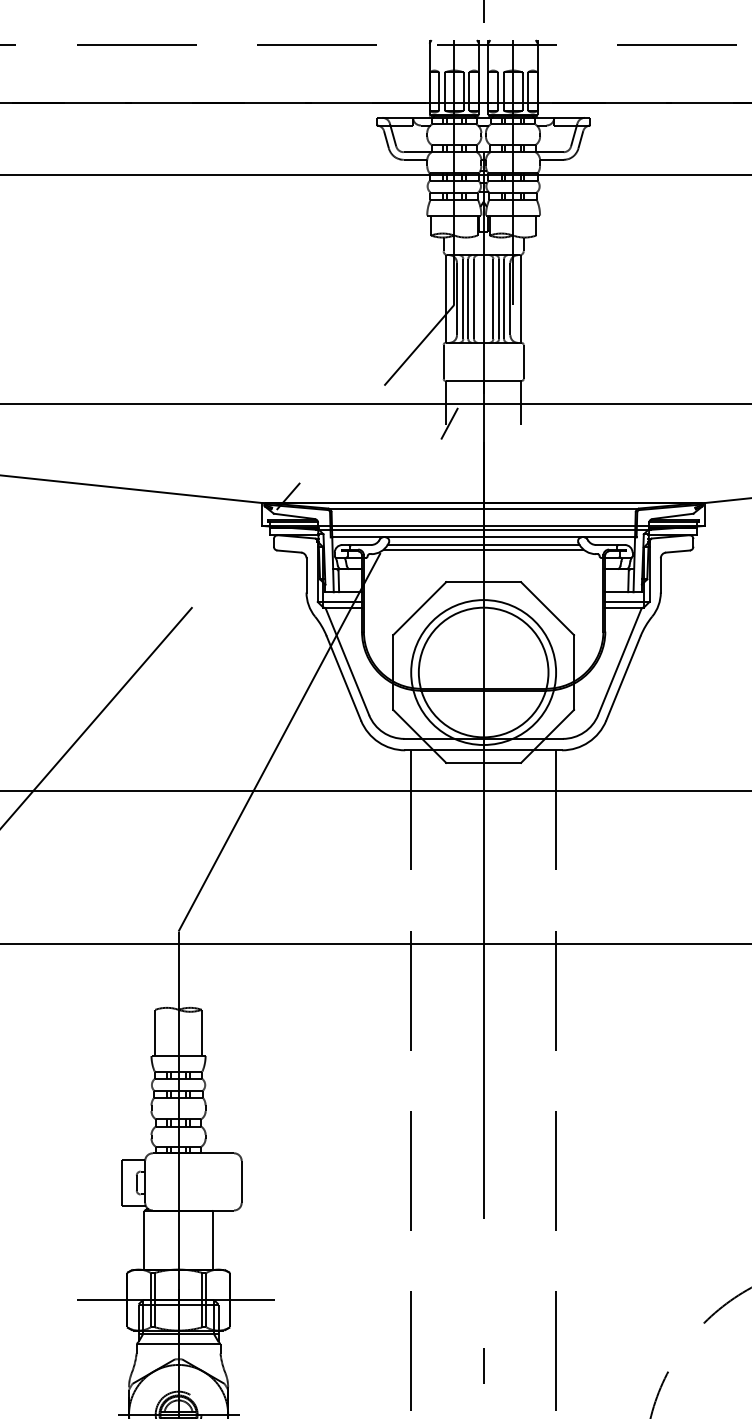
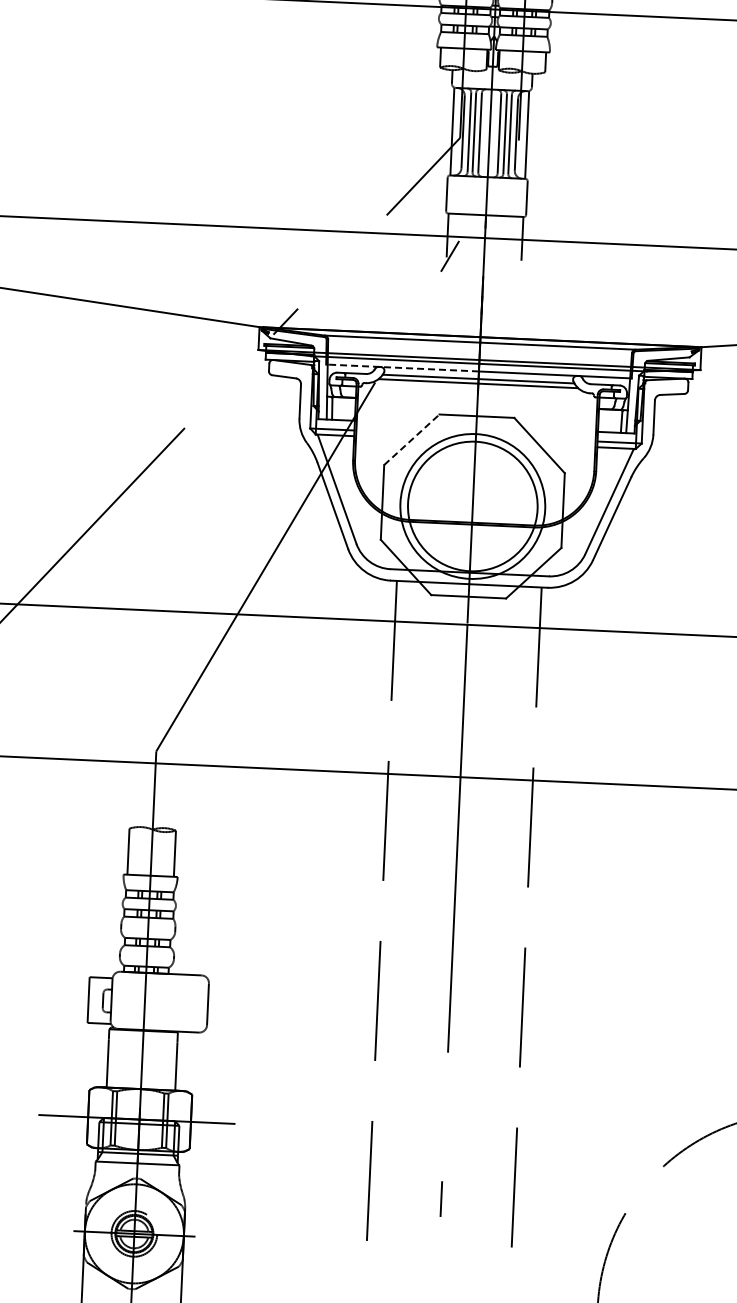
line: (406, 537) -> (401, 368), solid -> dashed
line: (420, 608) -> (412, 439), solid -> dashed

